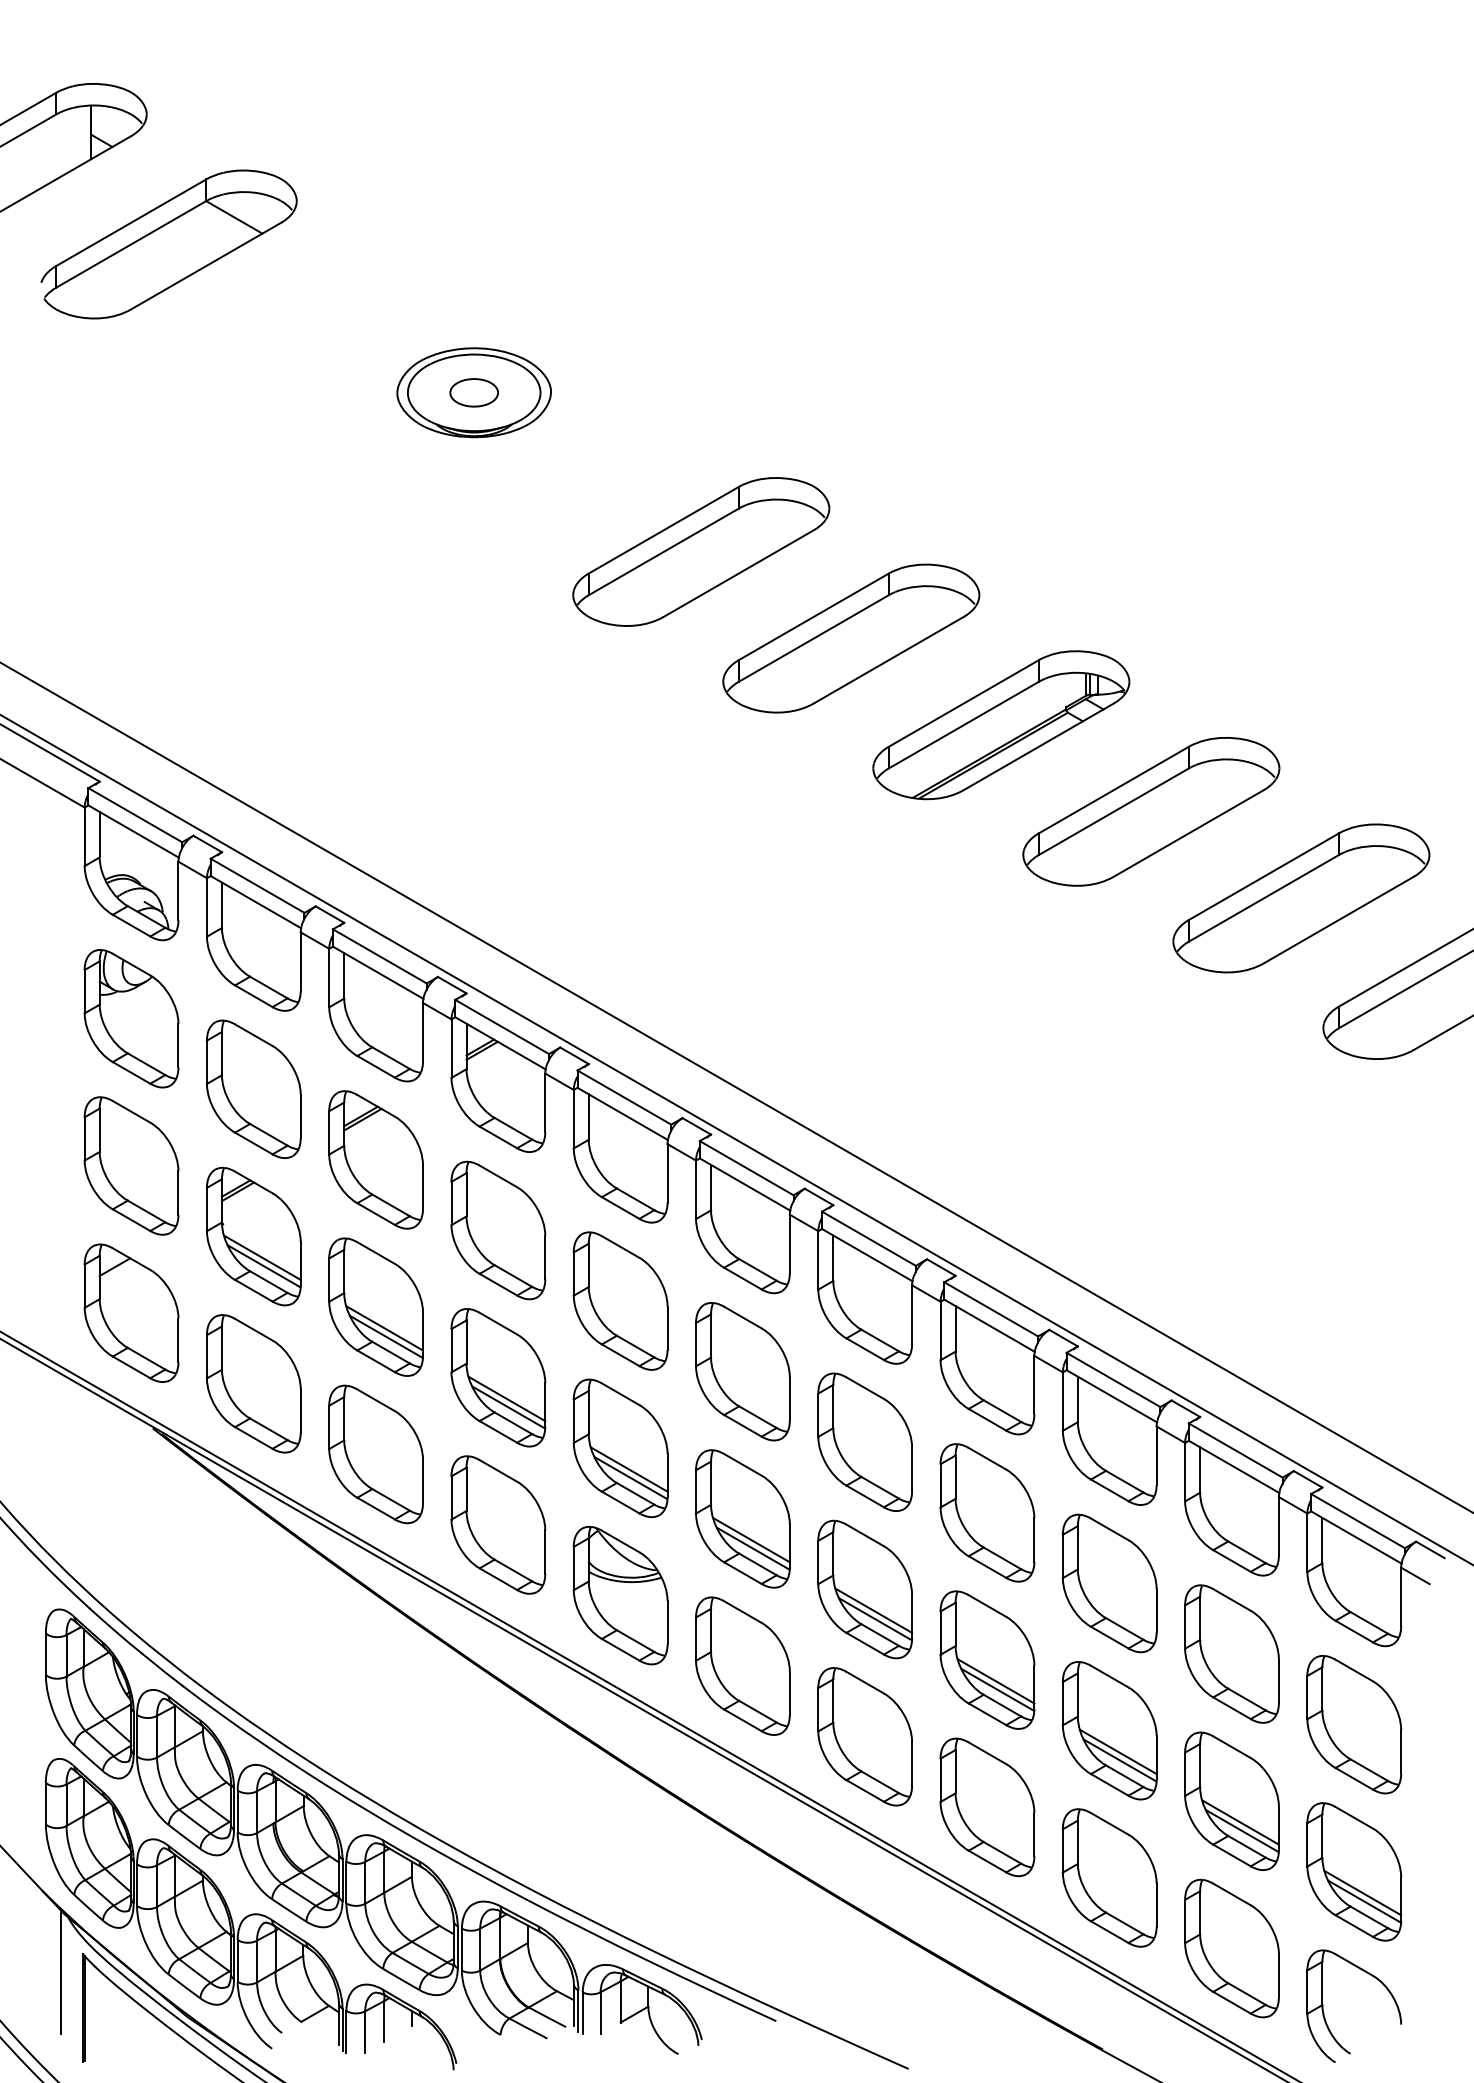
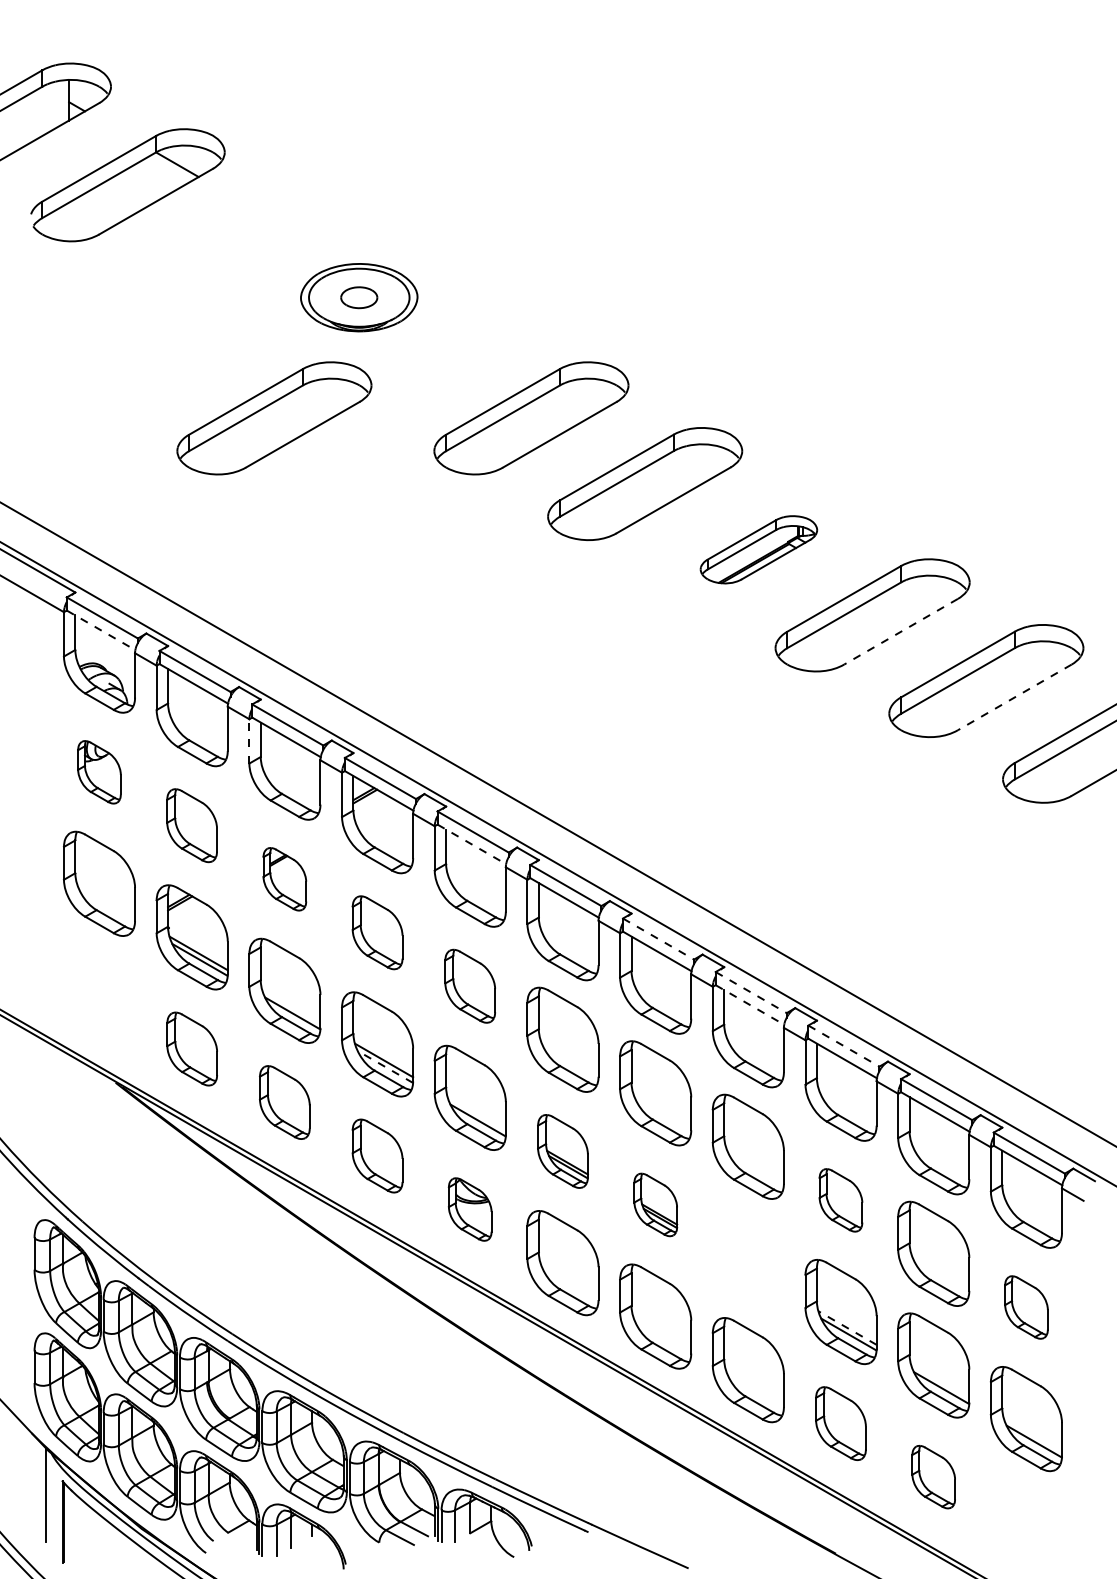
part: (362, 551) -> (274, 418), added
part: (1001, 725) -> (759, 549), size x0.6
line: (134, 831) -> (101, 630), solid -> dashed
line: (1188, 833) -> (900, 631), solid -> dashed
line: (1338, 920) -> (1014, 697), solid -> dashed
line: (329, 977) -> (249, 740), solid -> dashed
part: (131, 1018) -> (99, 772), size x0.6
part: (253, 1088) -> (191, 825), size x0.7
line: (623, 1114) -> (472, 844), solid -> dashed
part: (375, 1159) -> (284, 878), size x0.6
part: (498, 1230) -> (377, 932), size x0.7
line: (869, 1239) -> (658, 939), solid -> dashed
part: (620, 1300) -> (470, 985), size x0.7
line: (991, 1309) -> (751, 992), solid -> dashed
part: (131, 1312) -> (99, 994), removed
line: (990, 1326) -> (750, 1005), solid -> dashed
line: (384, 1328) -> (291, 1007), removed
line: (1113, 1380) -> (843, 1046), solid -> dashed
part: (253, 1383) -> (191, 1048), size x0.7
line: (508, 1407) -> (385, 1066), solid -> dashed
part: (375, 1454) -> (284, 1102), size x0.7
line: (629, 1469) -> (477, 1113), removed
part: (742, 1518) -> (562, 1151), size x0.7
part: (498, 1524) -> (377, 1155), size x0.7
part: (1109, 1583) -> (840, 1200), size x0.6
part: (865, 1589) -> (655, 1204), size x0.6
part: (620, 1595) -> (470, 1209), size x0.6
part: (987, 1659) -> (748, 1258), removed
part: (1354, 1724) -> (1026, 1307), size x0.6
line: (1117, 1751) -> (846, 1327), solid -> dashed
line: (1240, 1822) -> (940, 1381), removed
part: (1109, 1877) -> (840, 1423), size x0.7
line: (1362, 1893) -> (1032, 1435), removed
part: (1231, 1948) -> (933, 1477), size x0.6
part: (1323, 2005) -> (1003, 1520), removed

